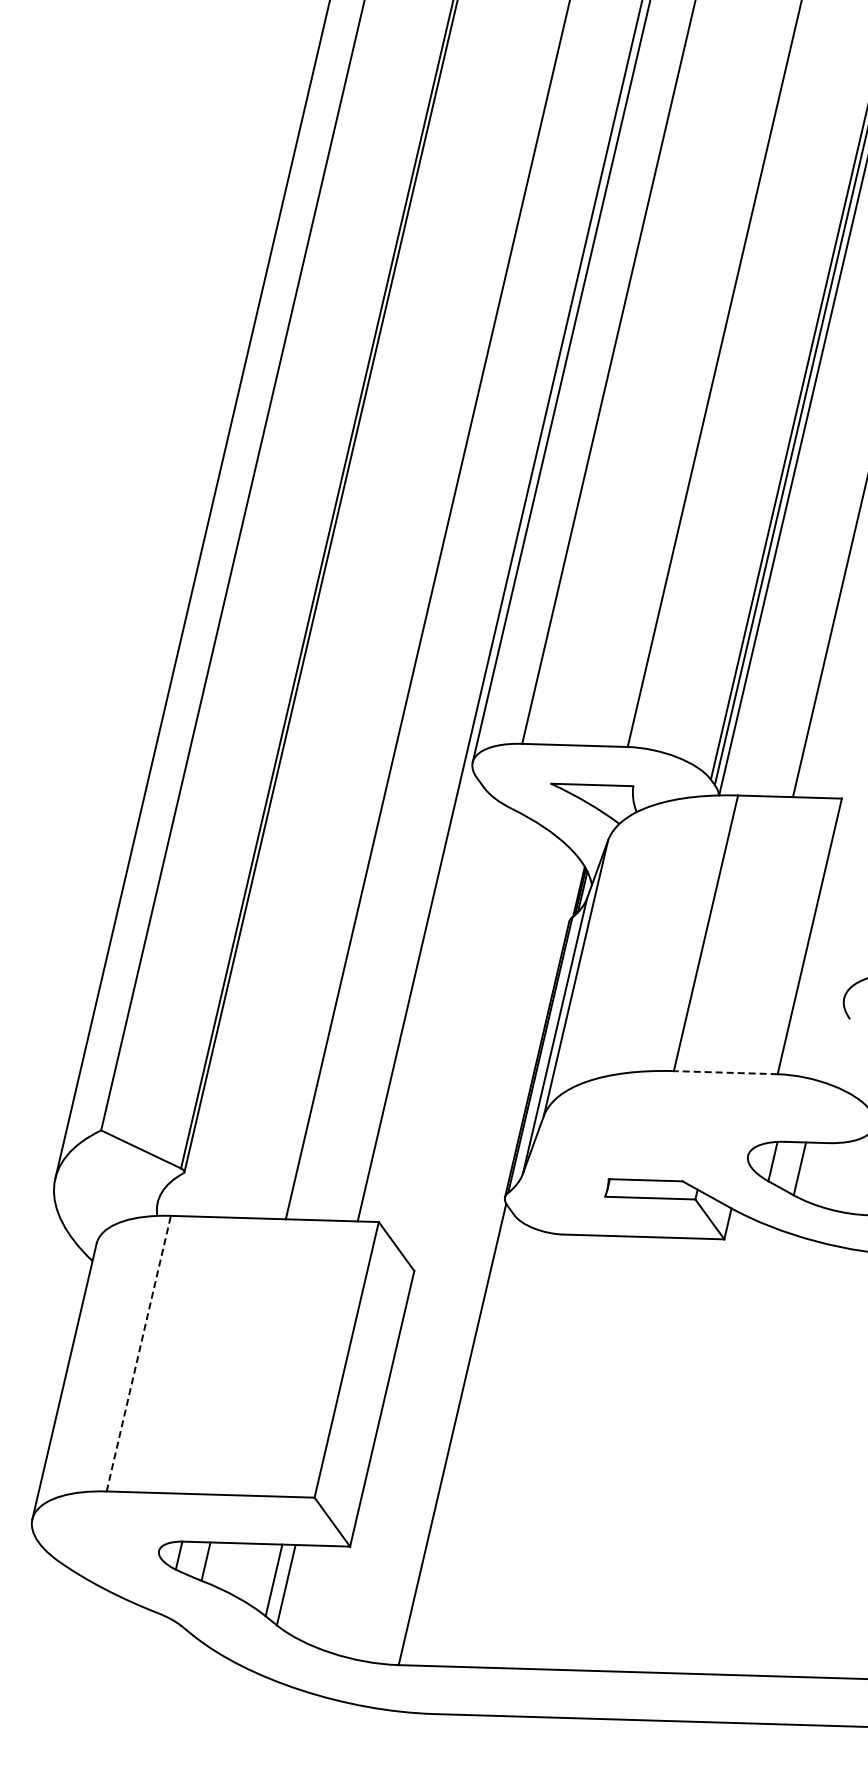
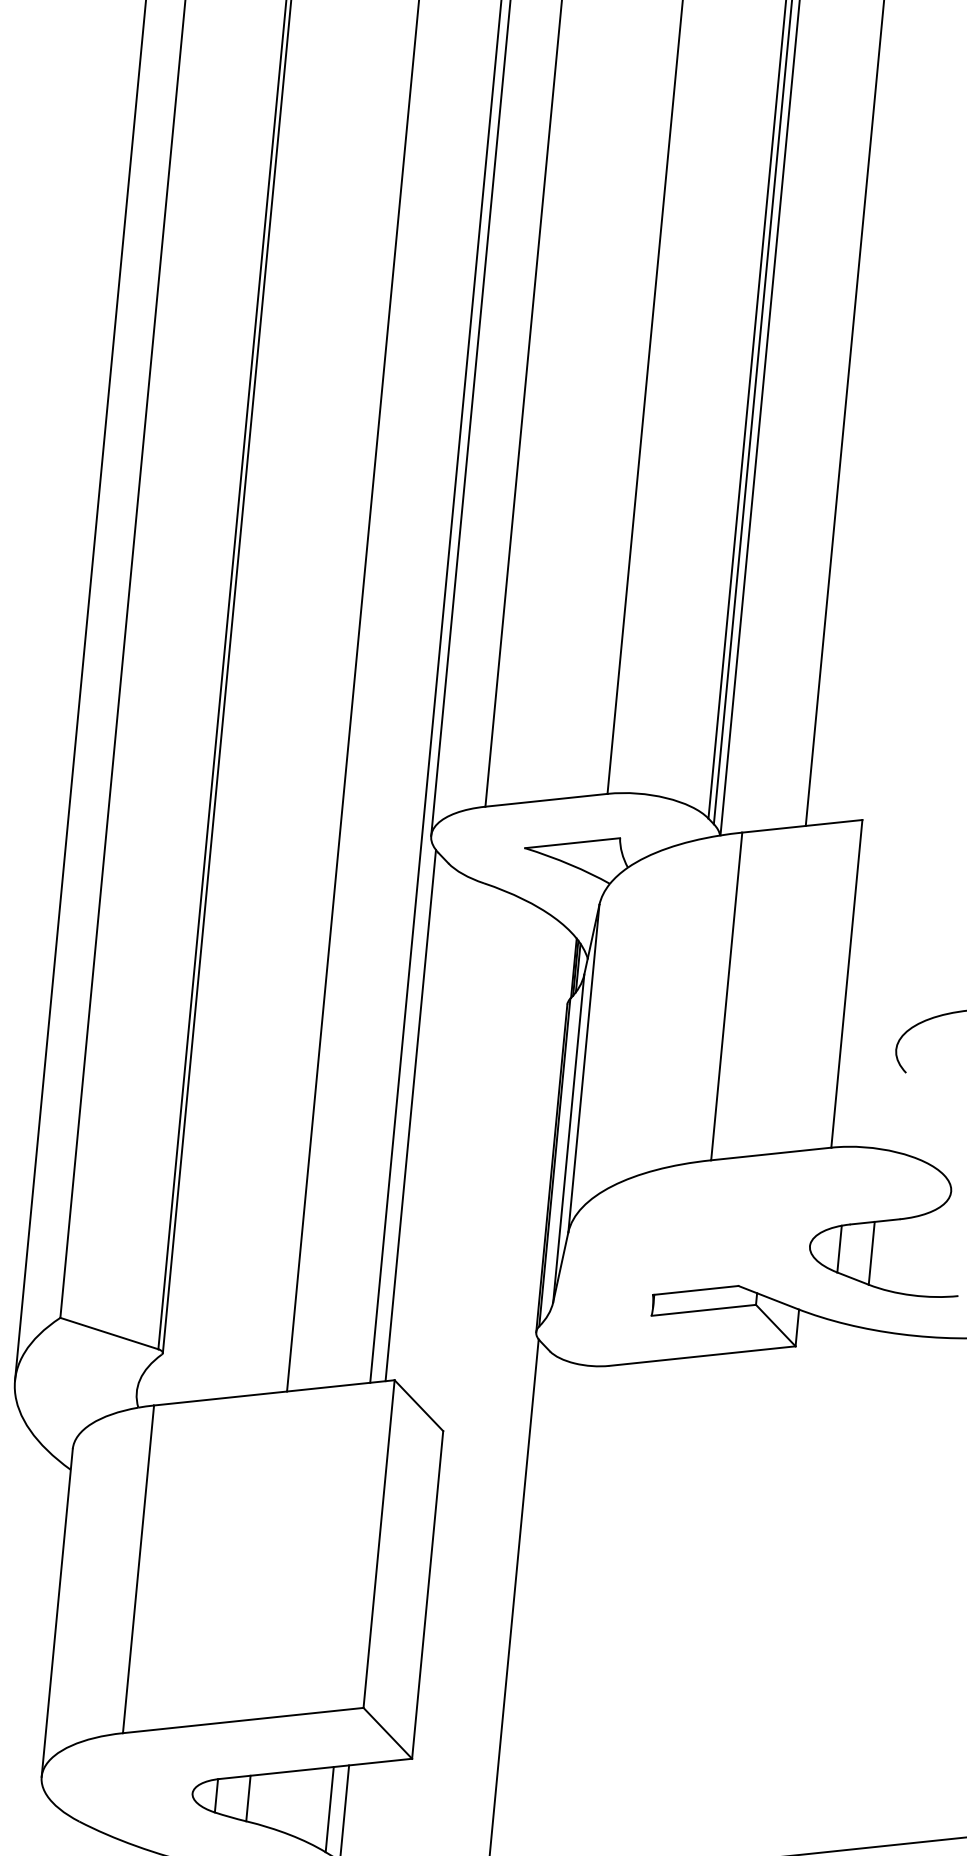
line: (422, 998) -> (410, 1115), added
line: (725, 1072) -> (770, 1153), dashed -> solid
line: (138, 1353) -> (138, 1569), dashed -> solid

